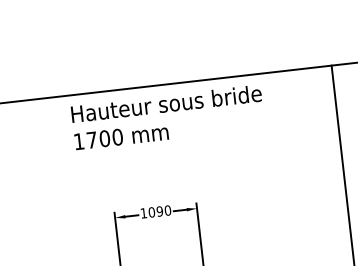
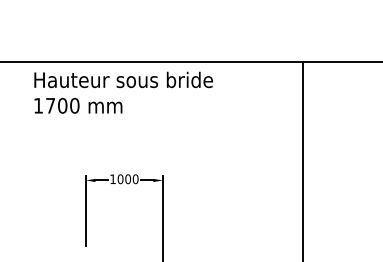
text: (167, 117) -> (123, 92), moved
text: (159, 211) -> (127, 179), 1090 -> 1000

